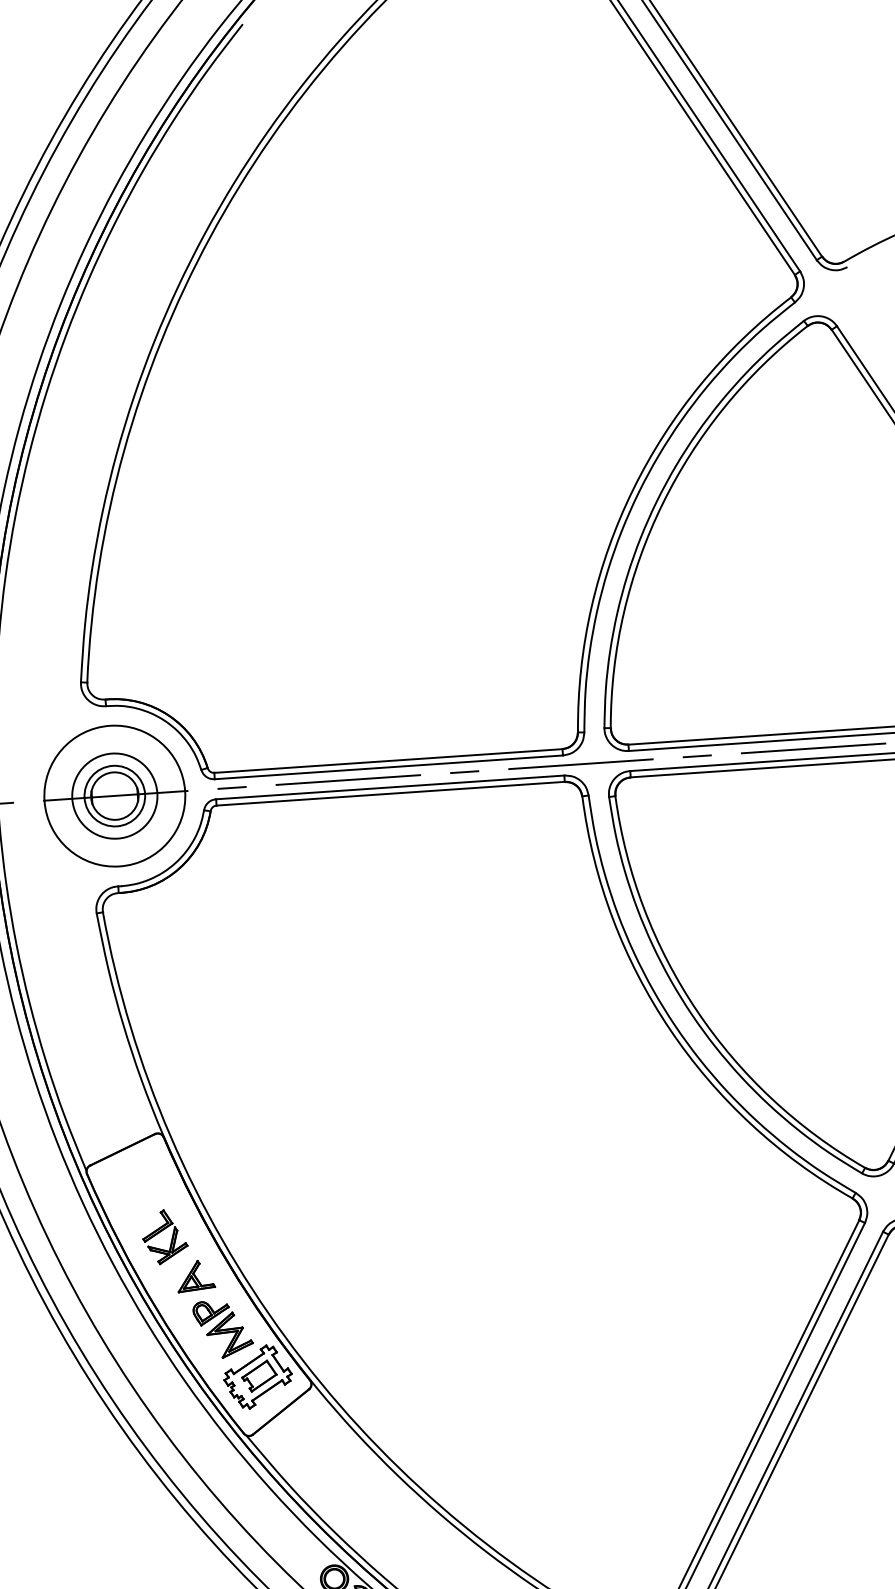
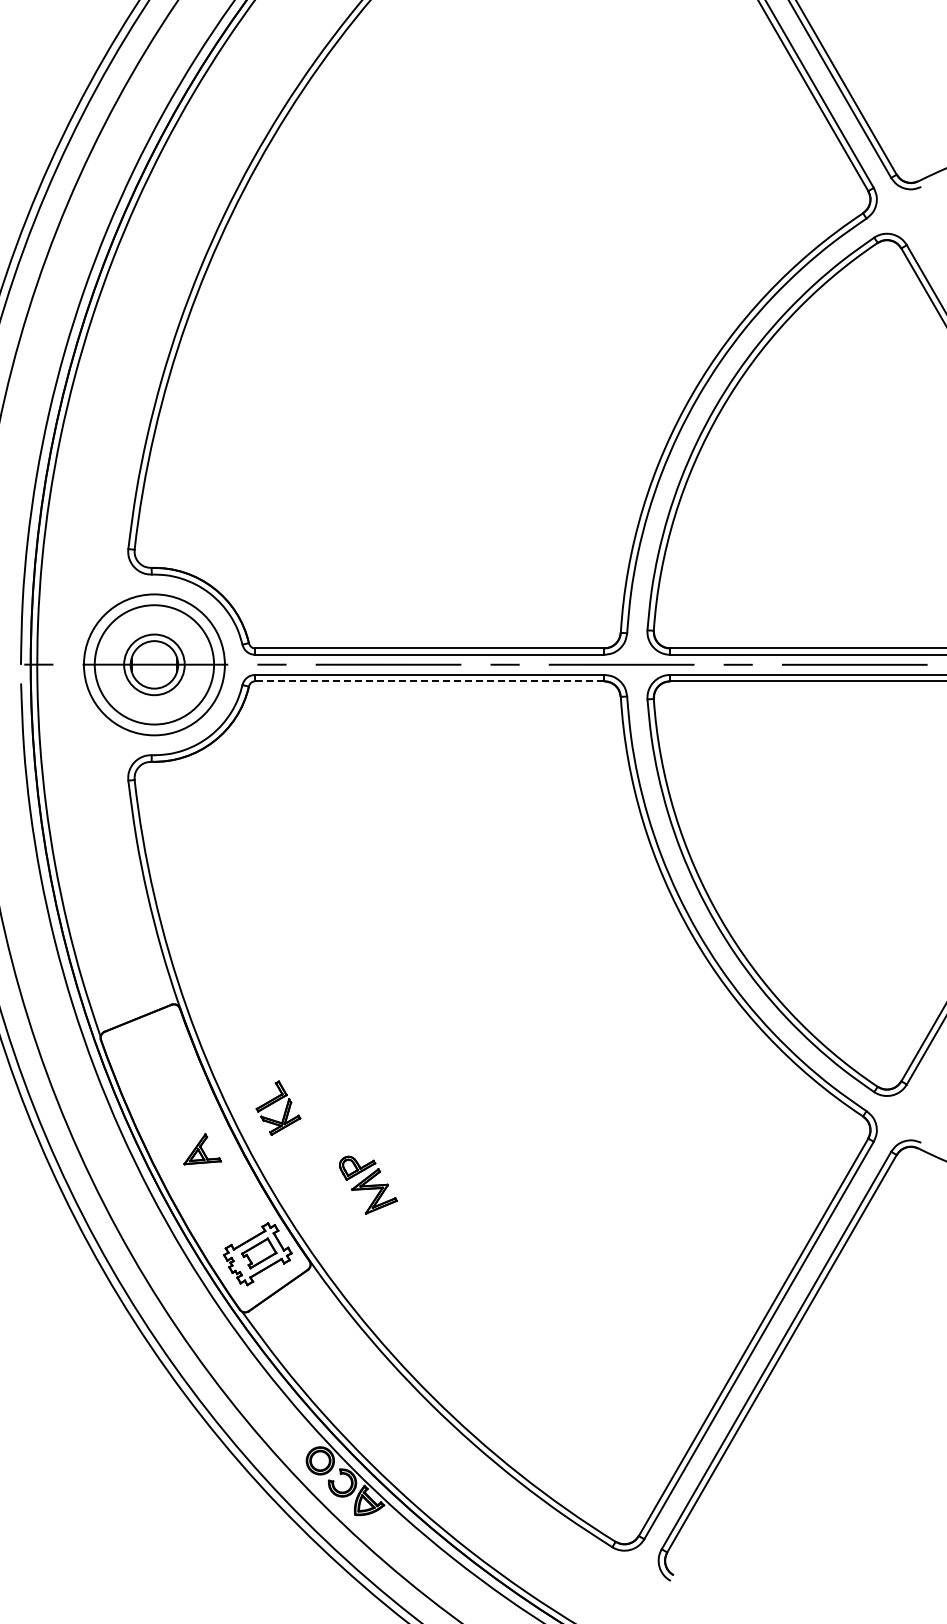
line: (390, 793) -> (429, 681), solid -> dashed
circle: (114, 795) -> (154, 664), size x1.4
part: (164, 1236) -> (278, 1107), moved
part: (223, 1328) -> (368, 1184), moved

